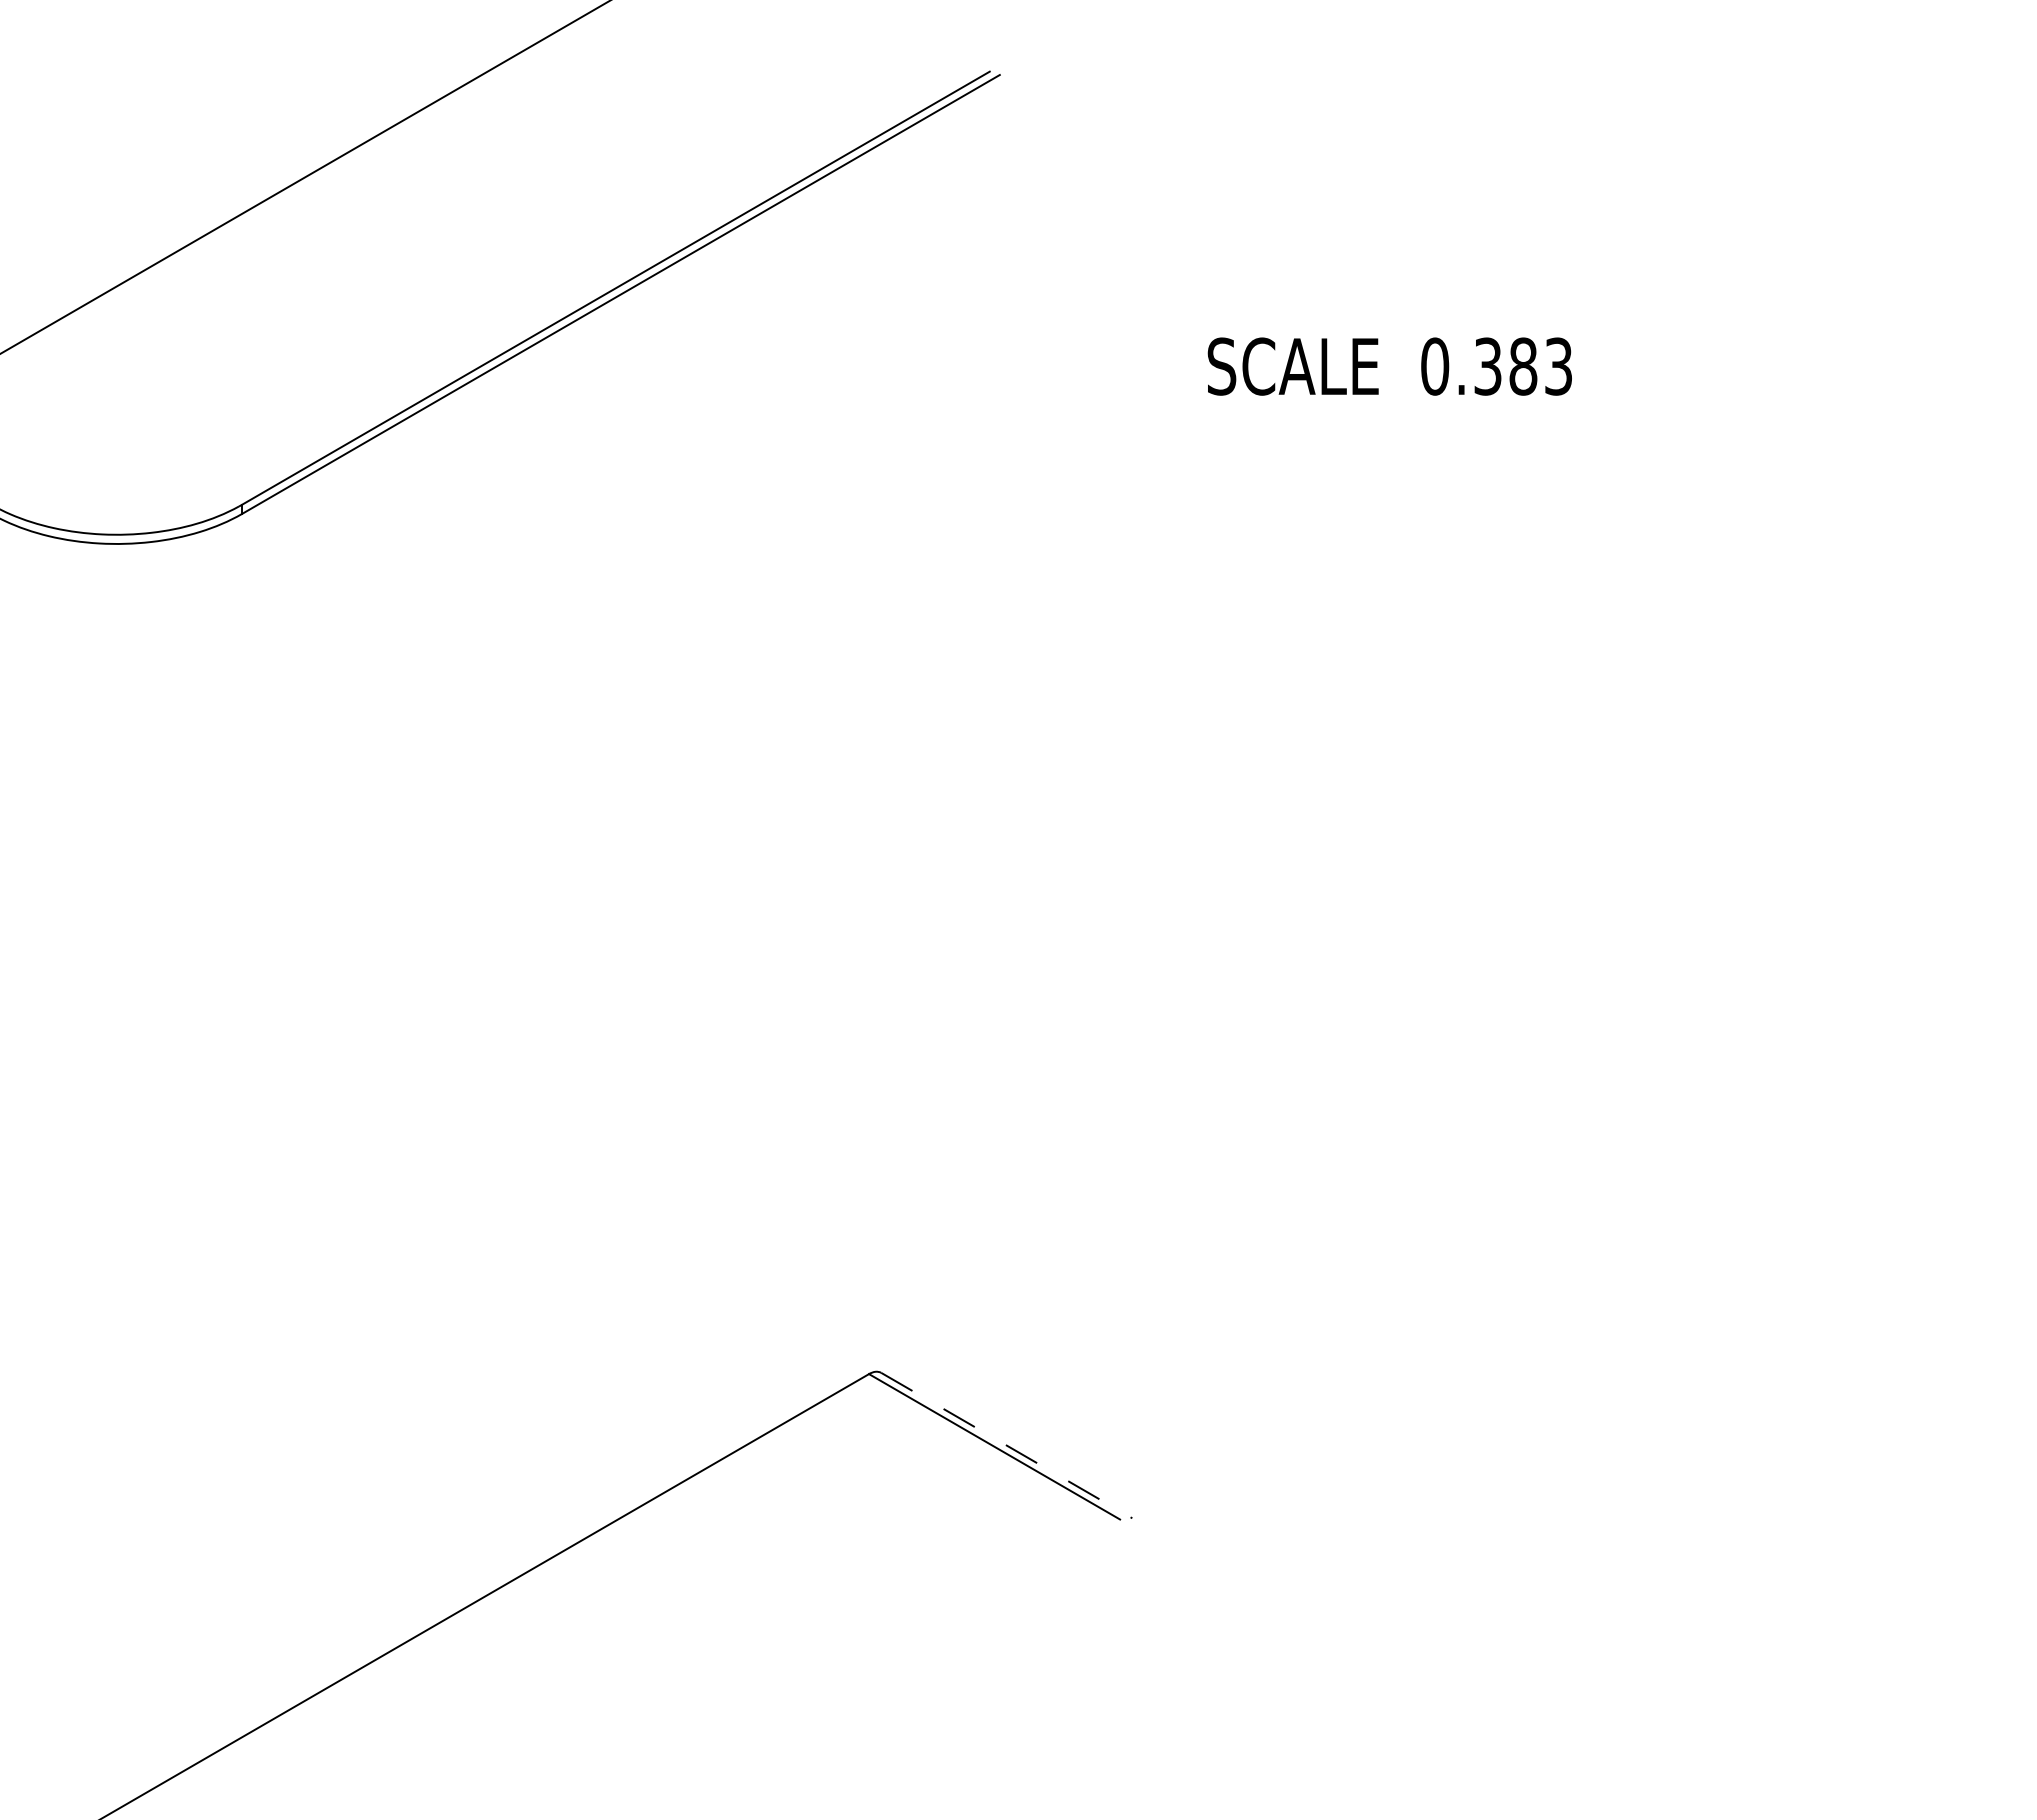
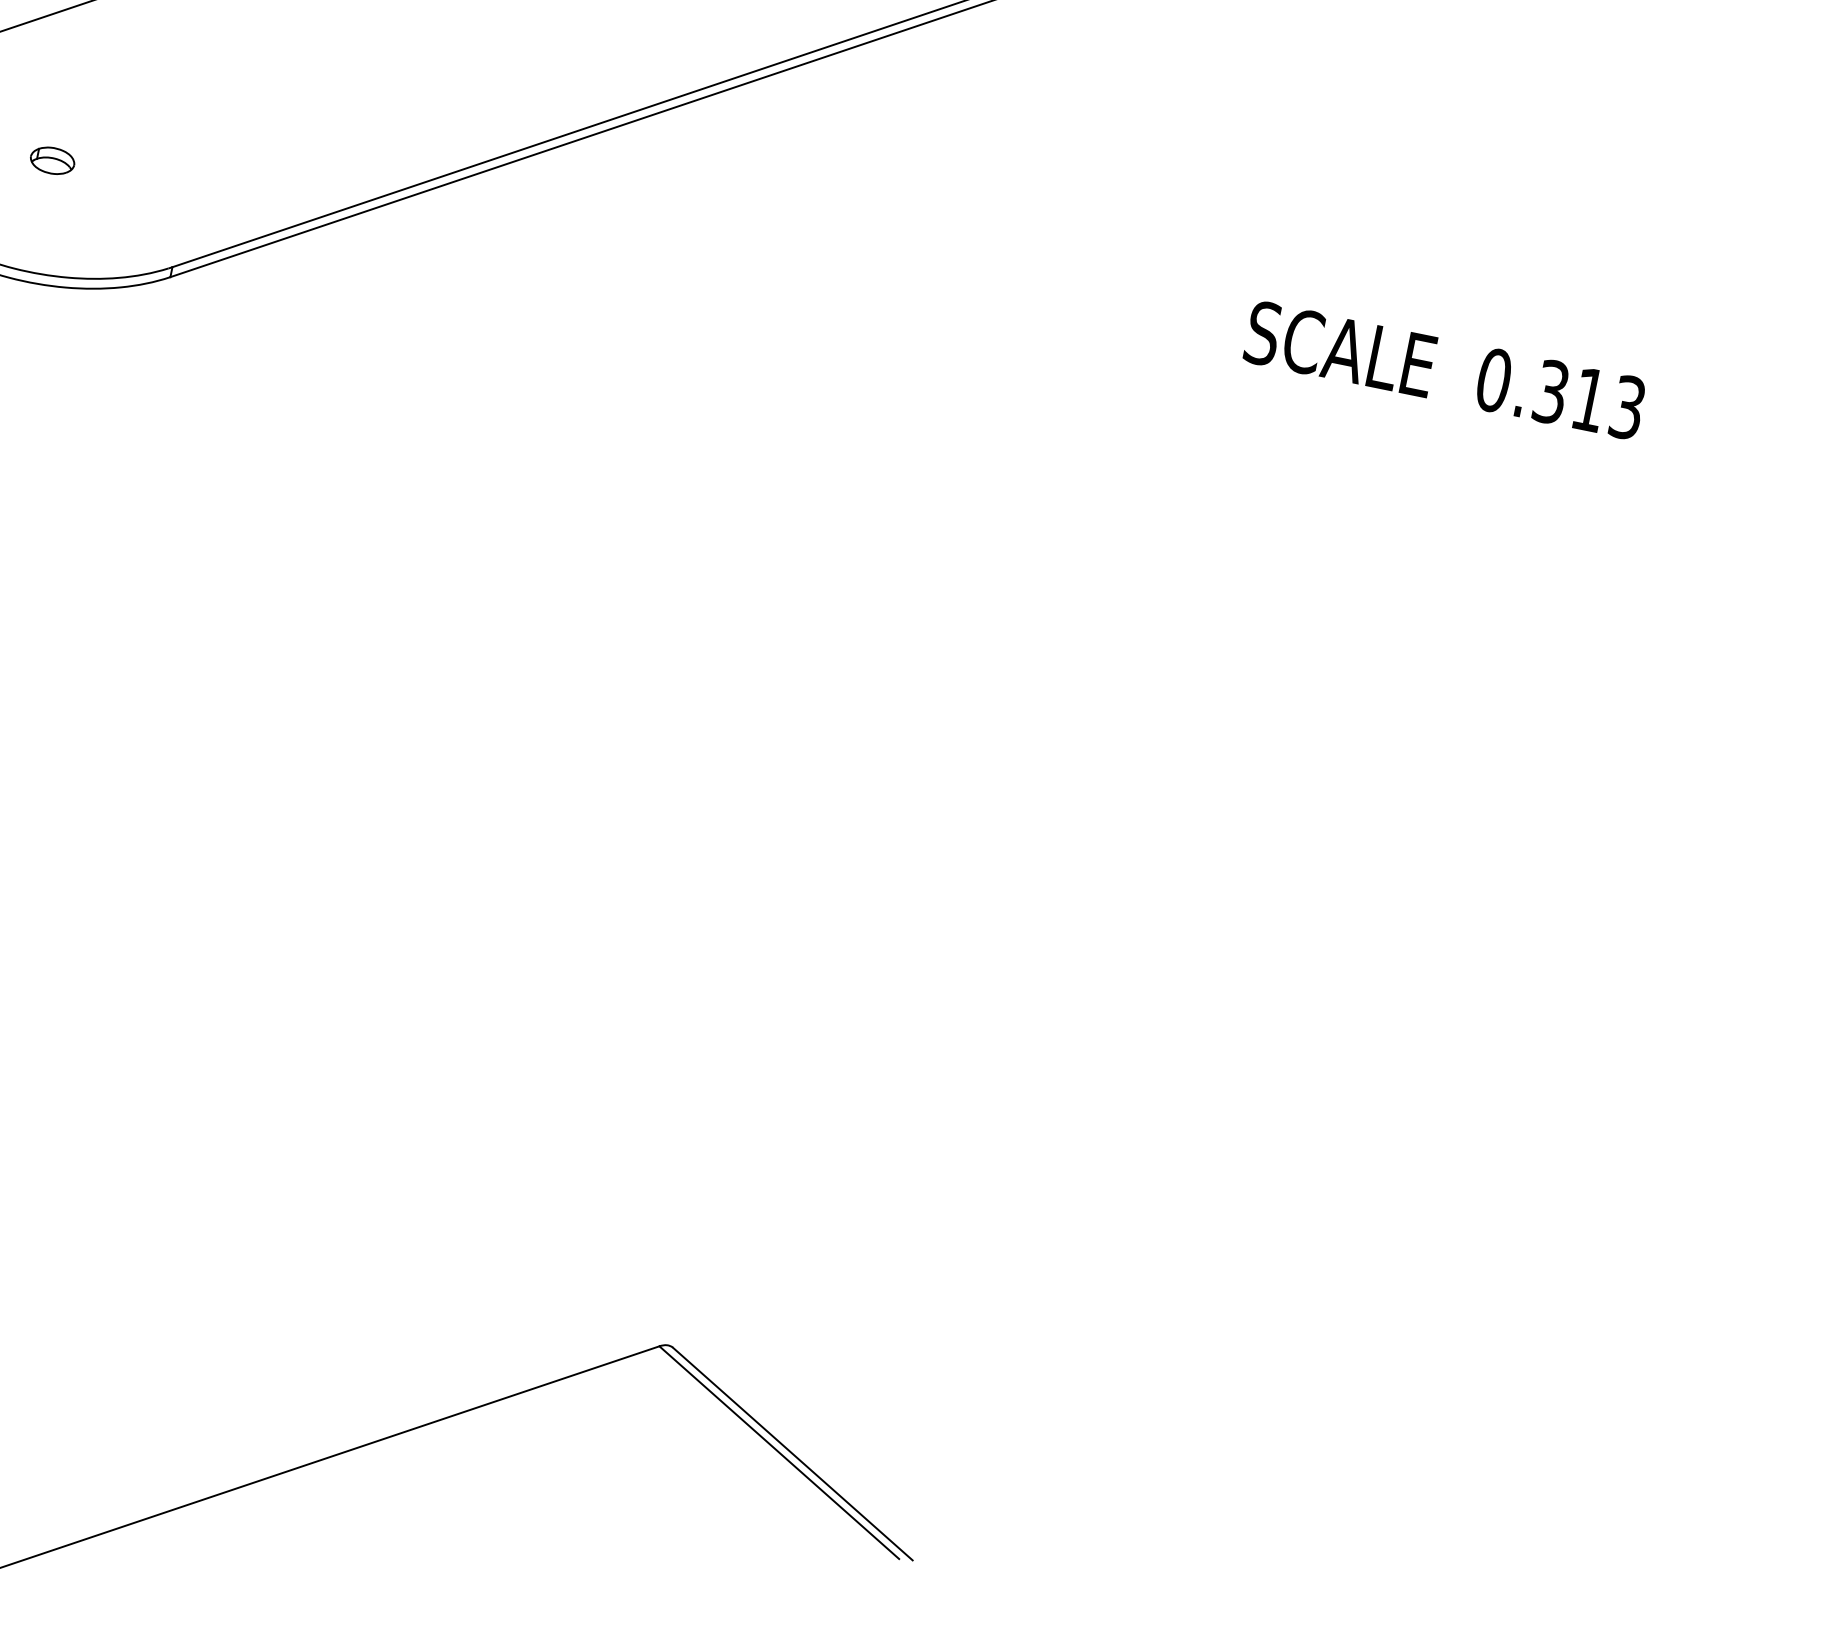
text: (1523, 366) -> (1589, 399), 0.383 -> 0.313
part: (116, 431) -> (52, 160), added
line: (1007, 1445) -> (793, 1454), dashed -> solid

